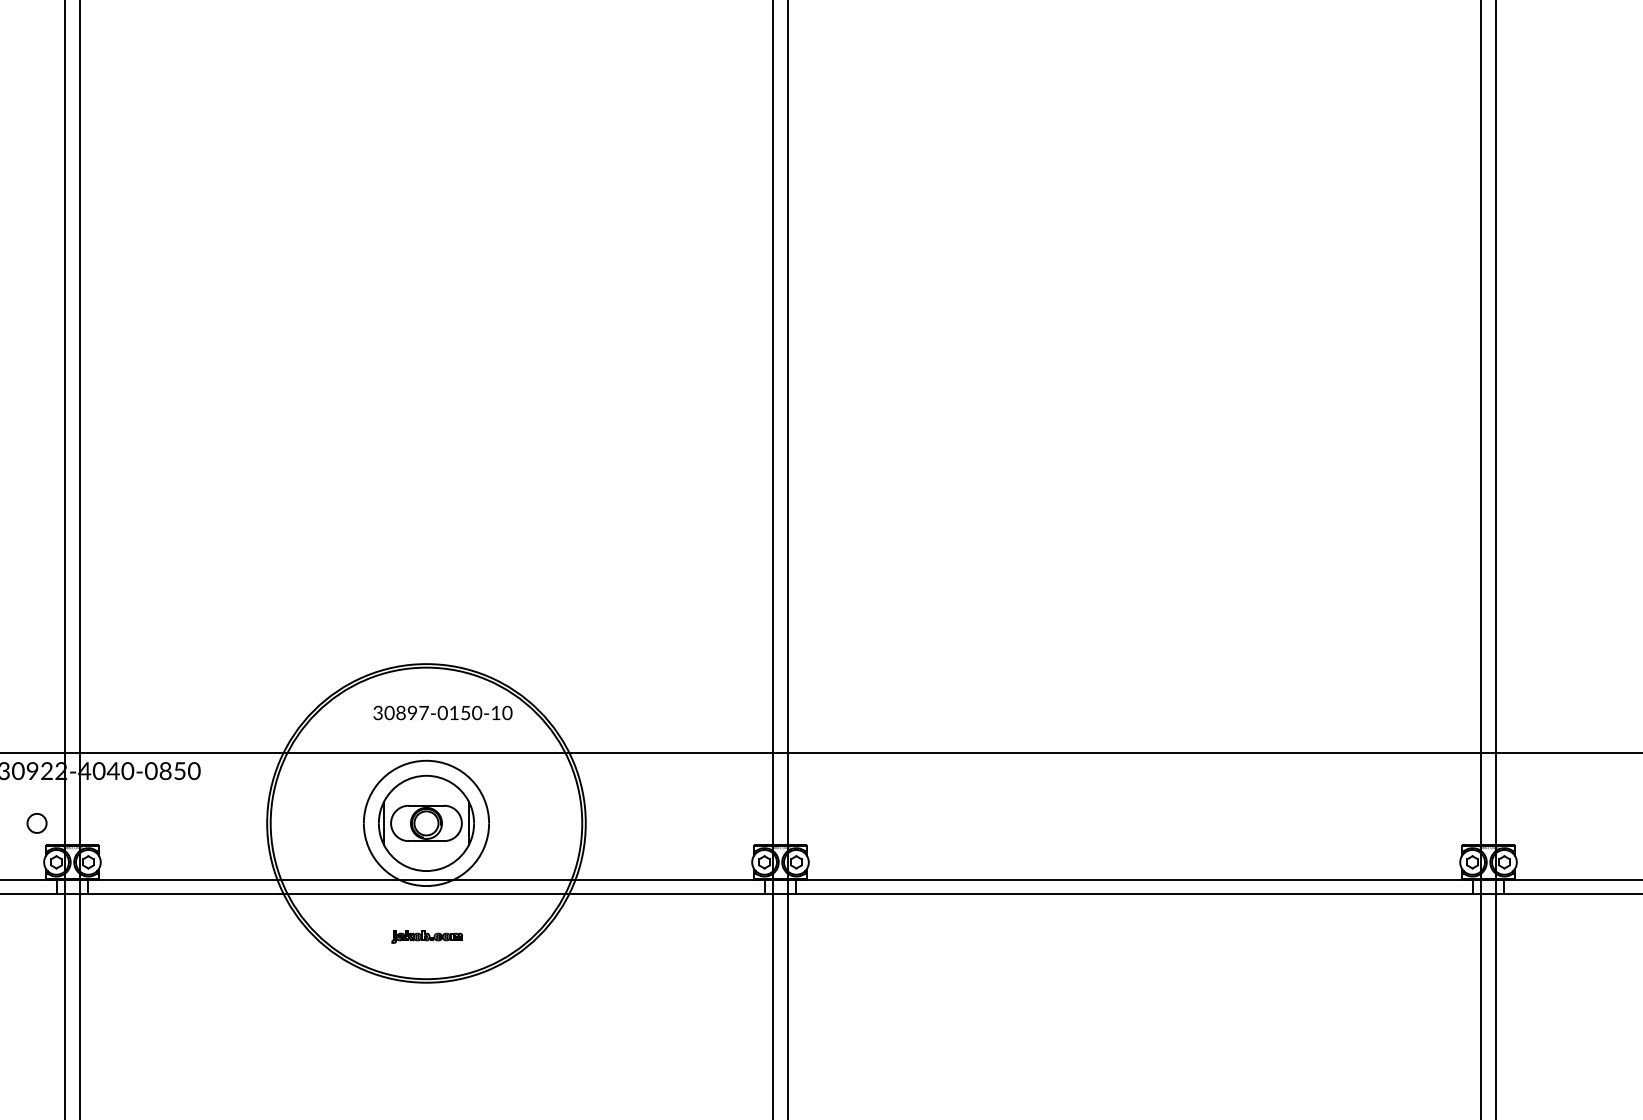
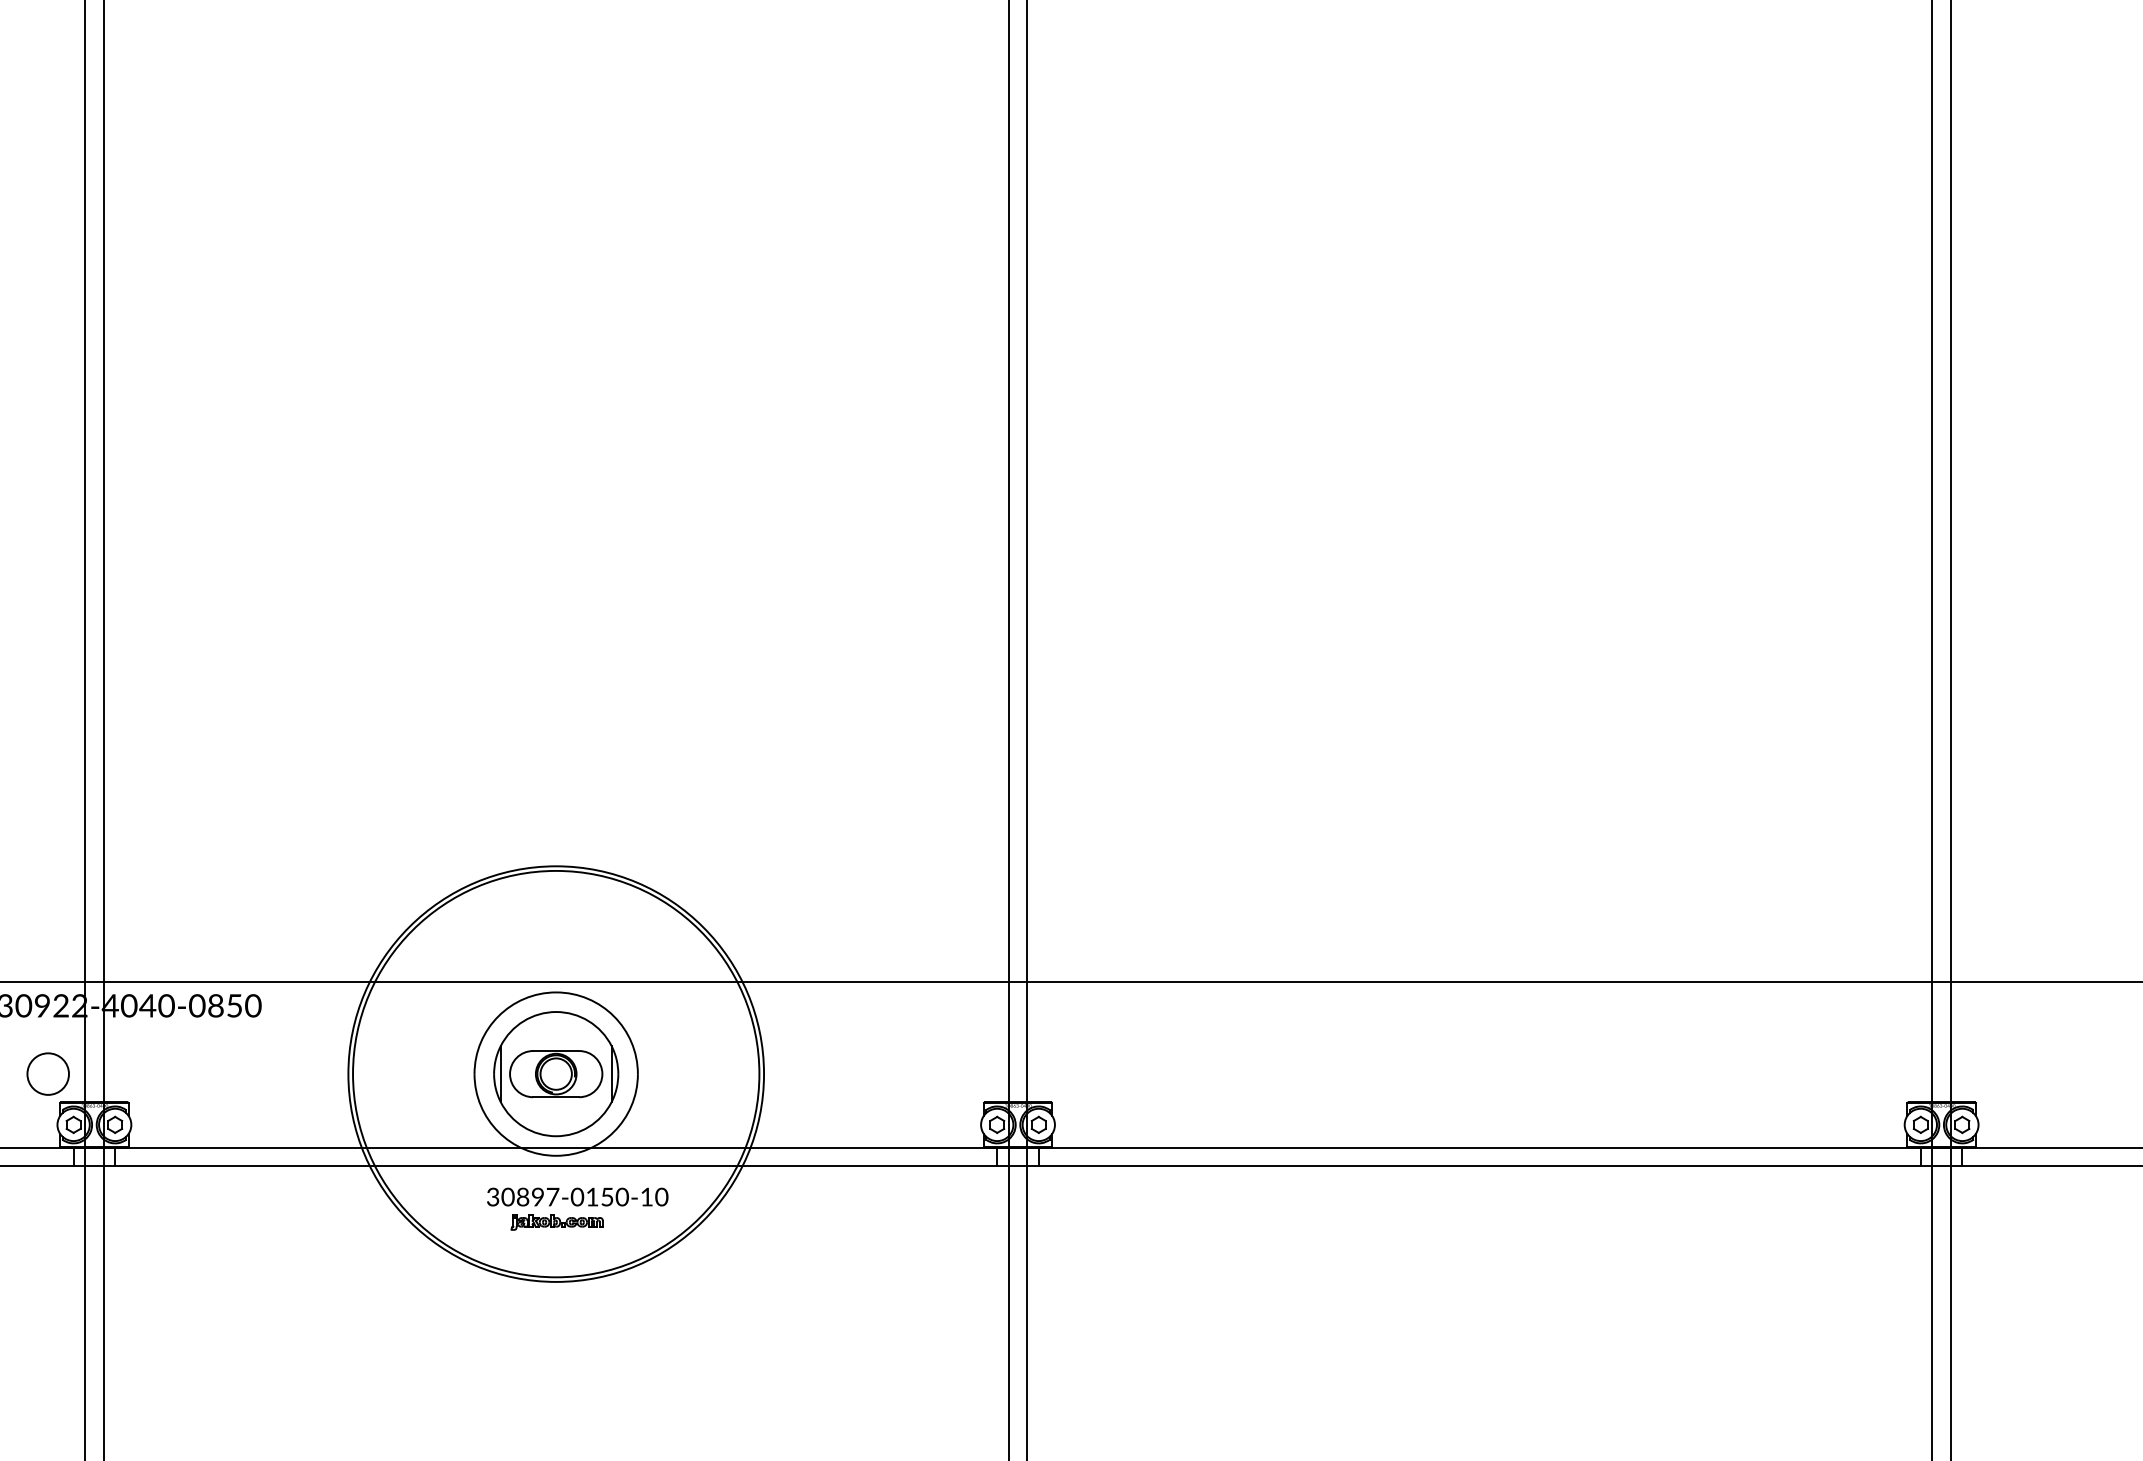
text: (442, 712) -> (577, 1196), moved
circle: (37, 822) -> (48, 1073), size x1.67

